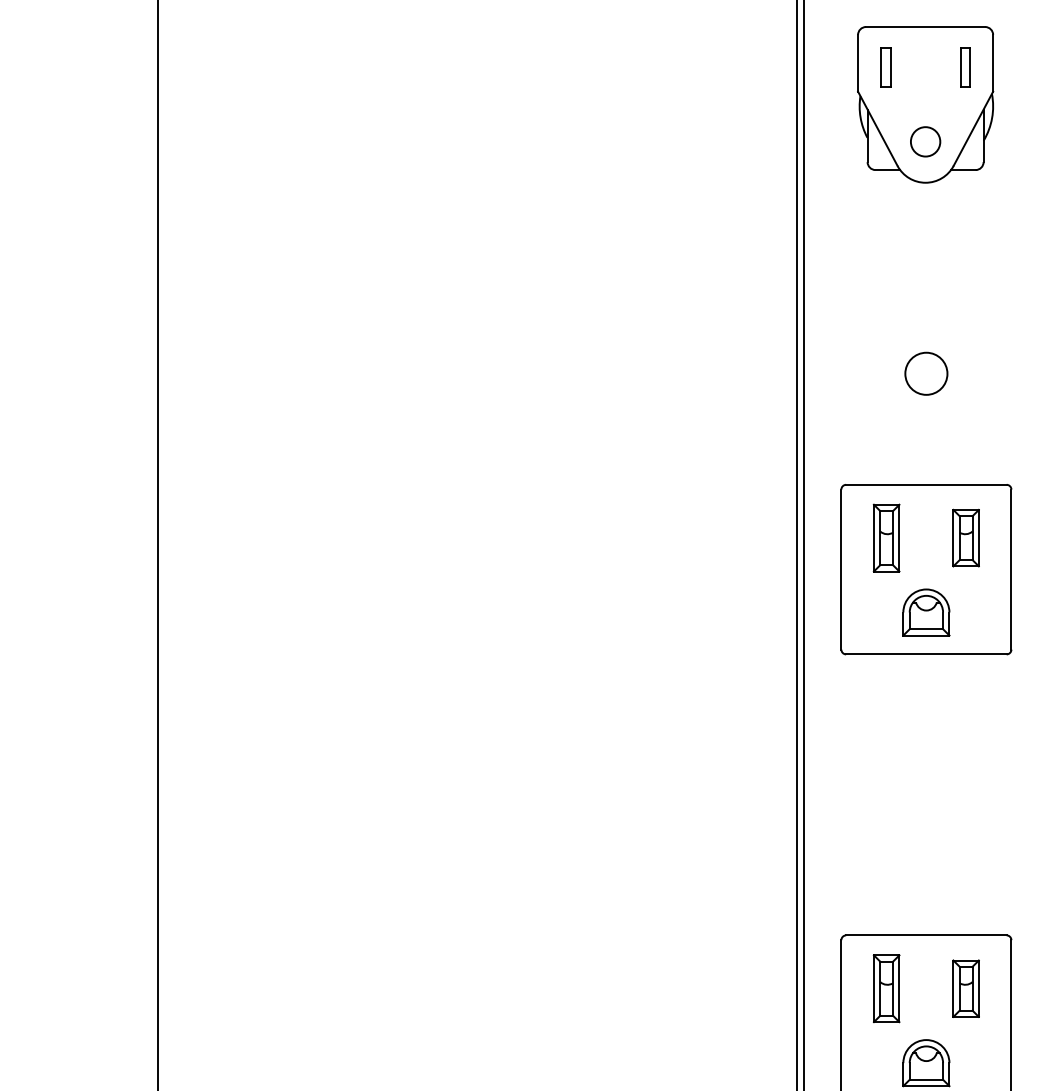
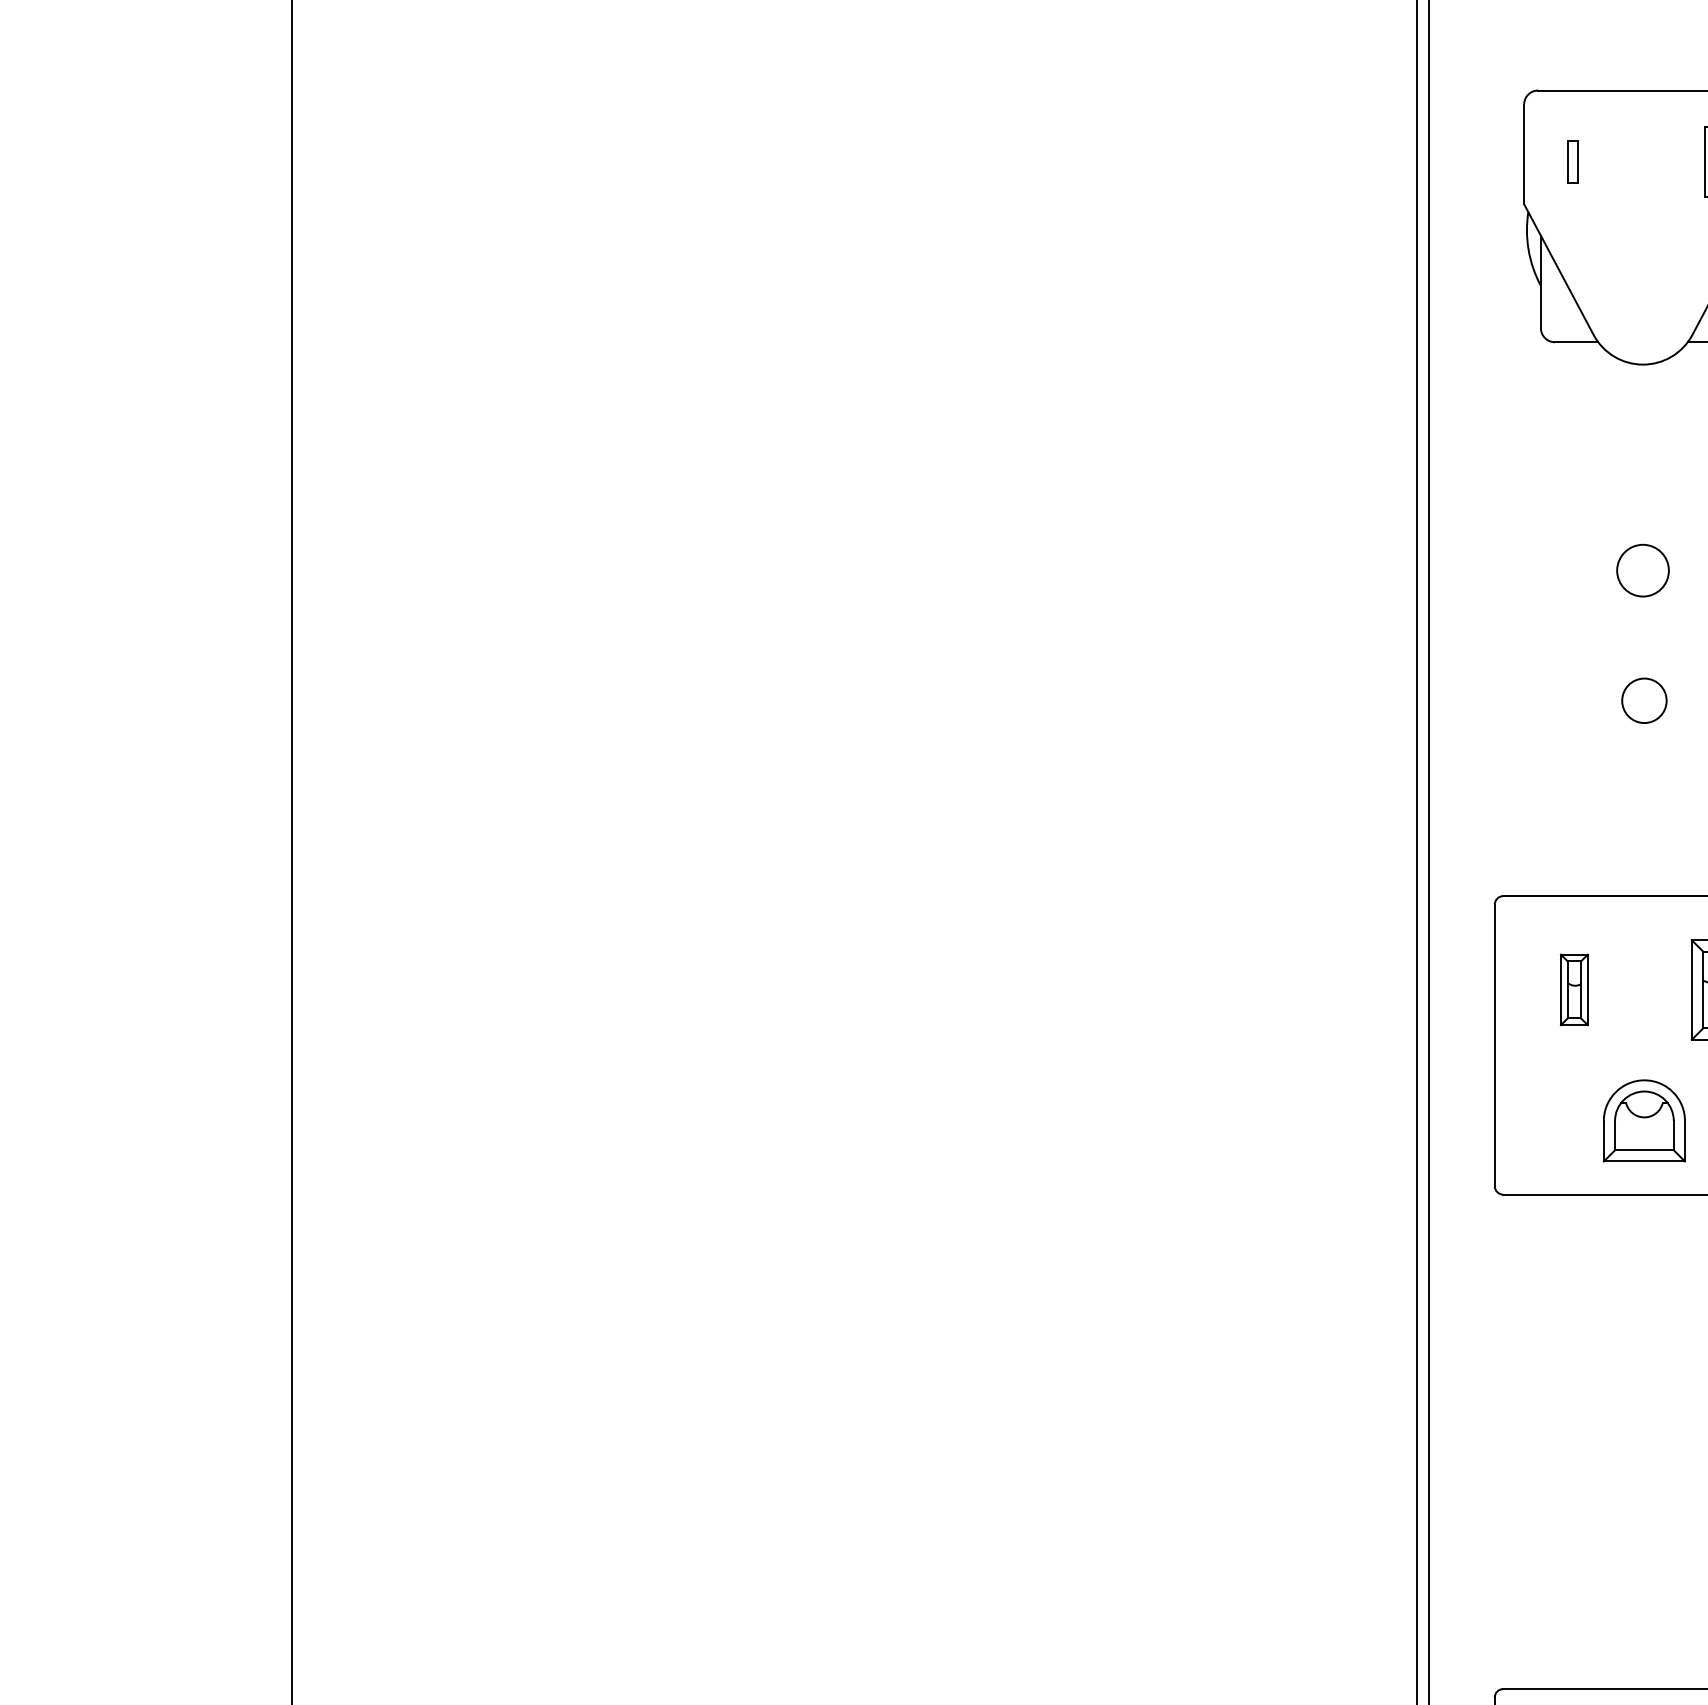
part: (885, 67) -> (1572, 161), size x0.6
circle: (925, 141) -> (1642, 570), moved
circle: (926, 373) -> (1644, 700), size x0.6
part: (886, 537) -> (1574, 988), size x0.6

